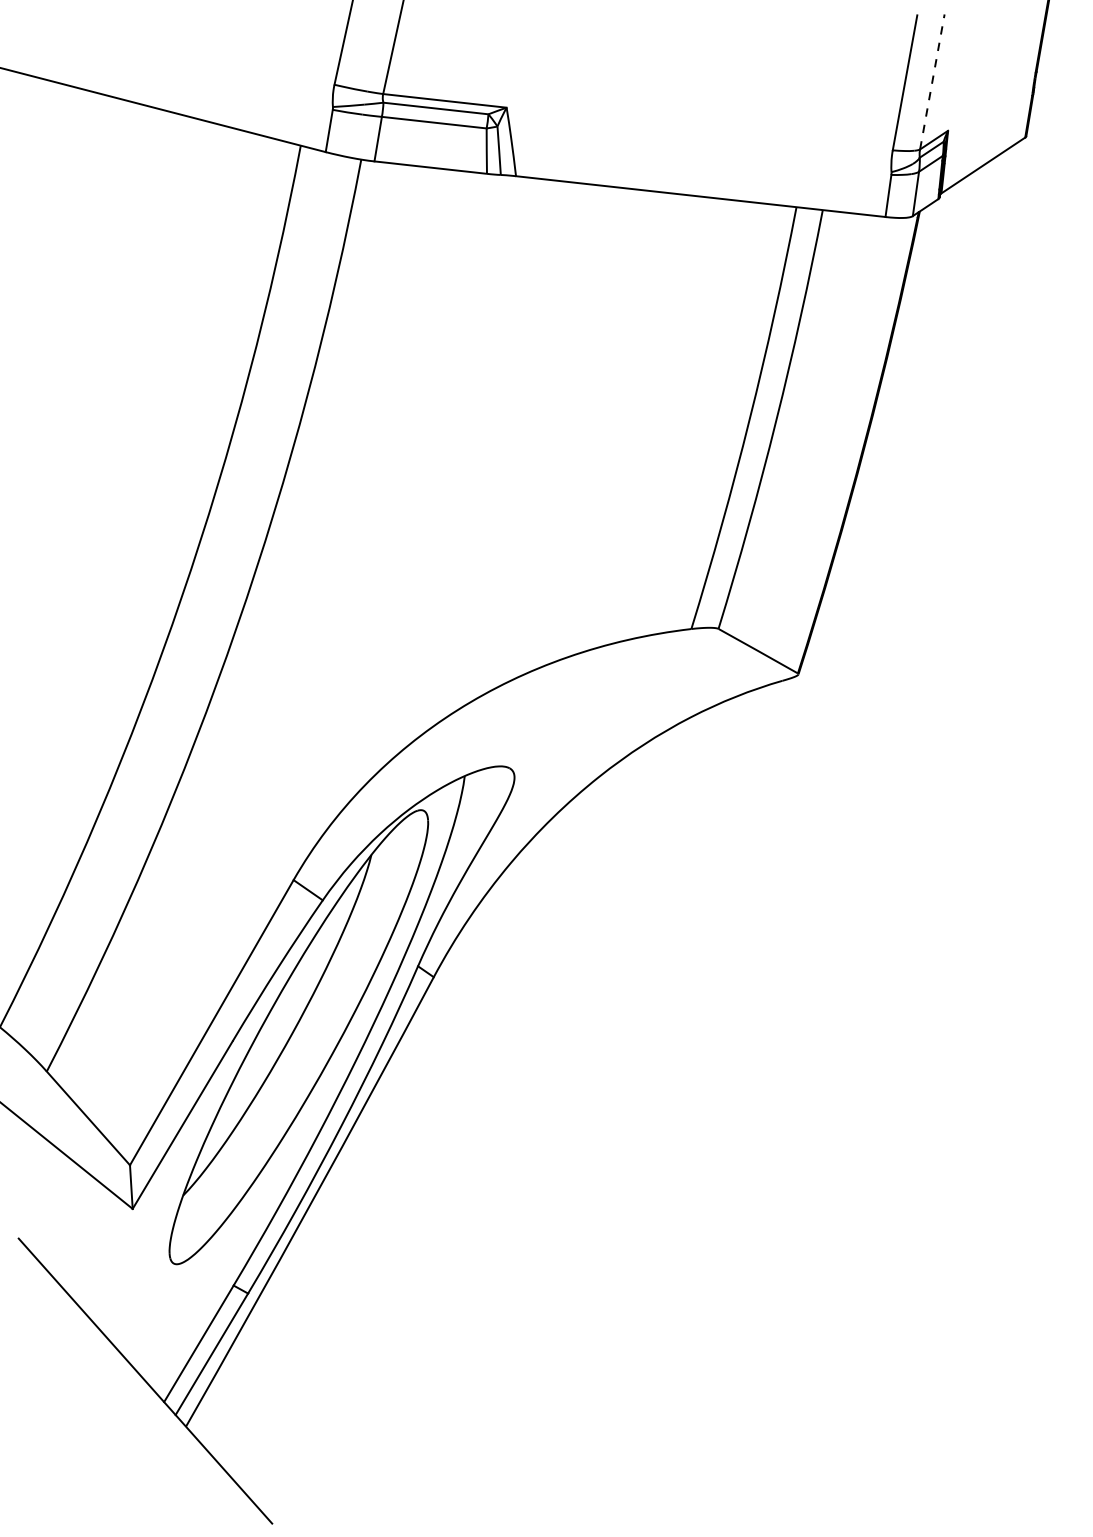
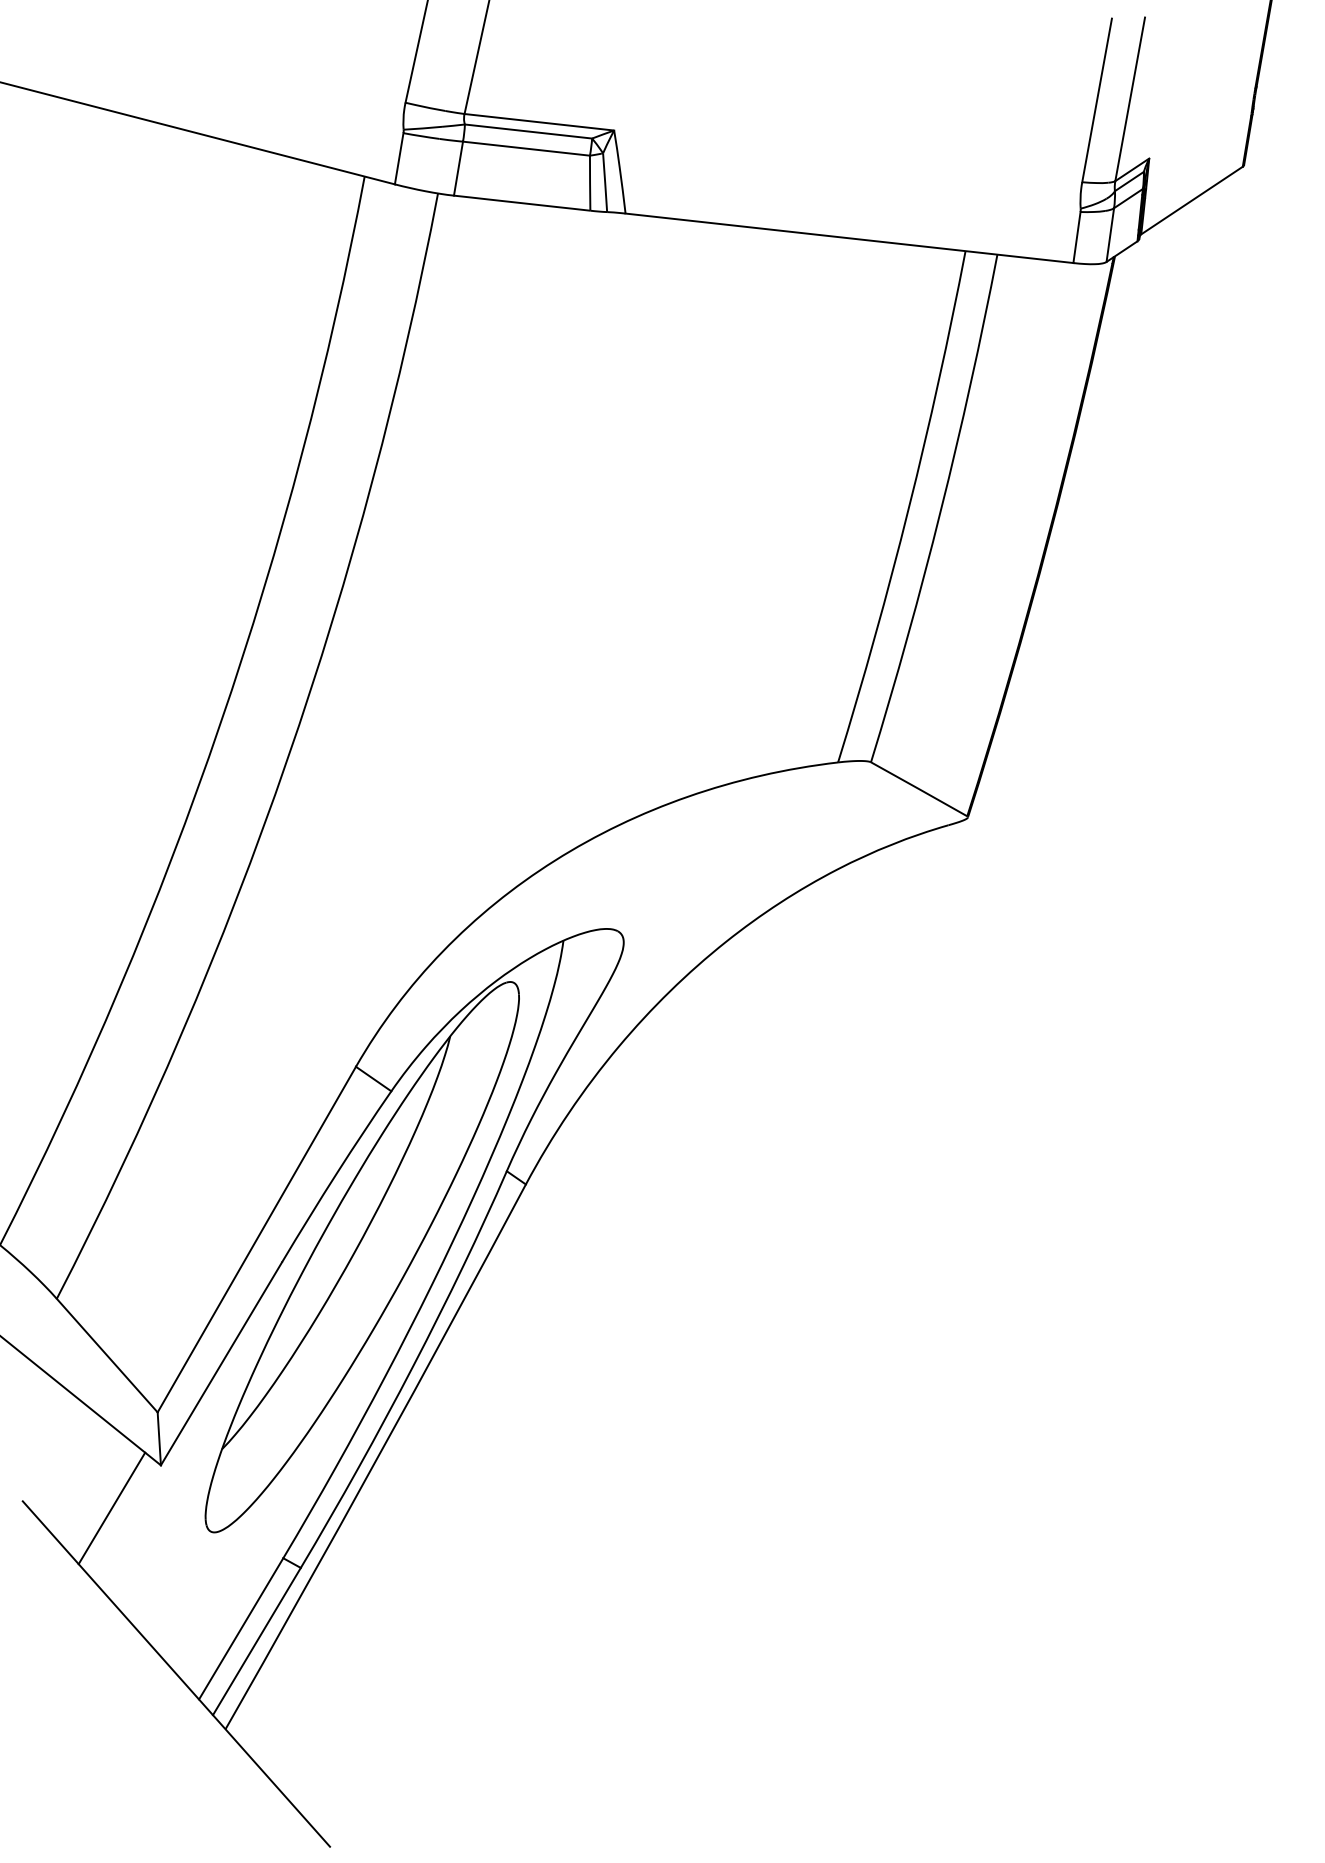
line: (932, 81) -> (1130, 98), dashed -> solid
line: (91, 1244) -> (110, 1508), added

